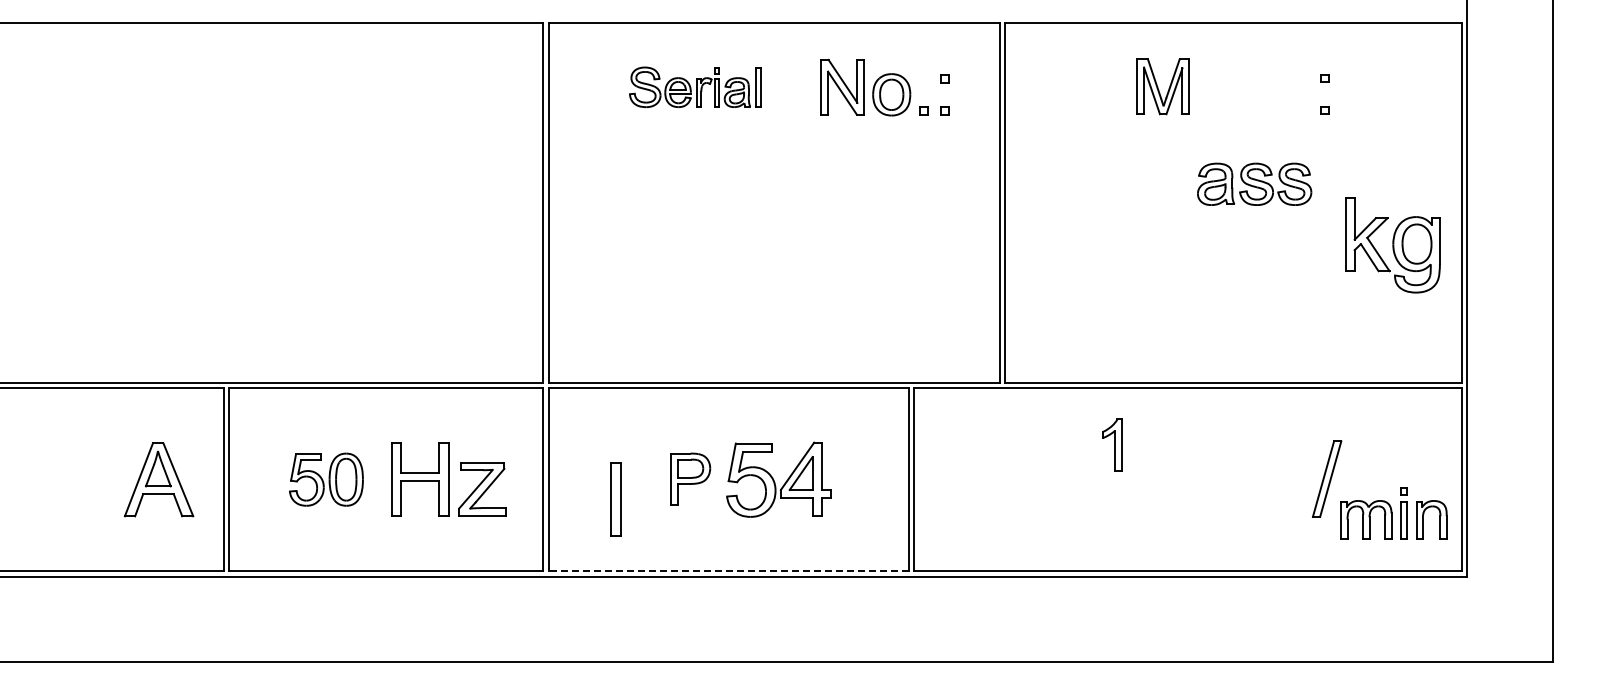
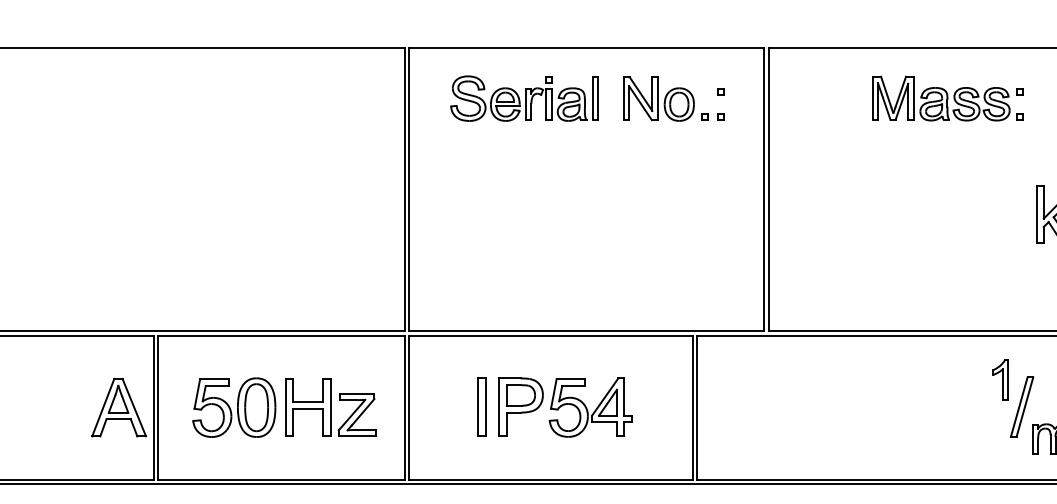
part: (695, 87) -> (524, 98), size x1.43
part: (1254, 183) -> (964, 103), moved
part: (1112, 444) -> (1001, 379), moved
part: (690, 478) -> (520, 406), size x1.43
part: (158, 479) -> (118, 407), moved
part: (326, 479) -> (234, 407), size x1.43
part: (615, 499) -> (481, 407), moved
line: (728, 571) -> (550, 479), dashed -> solid

